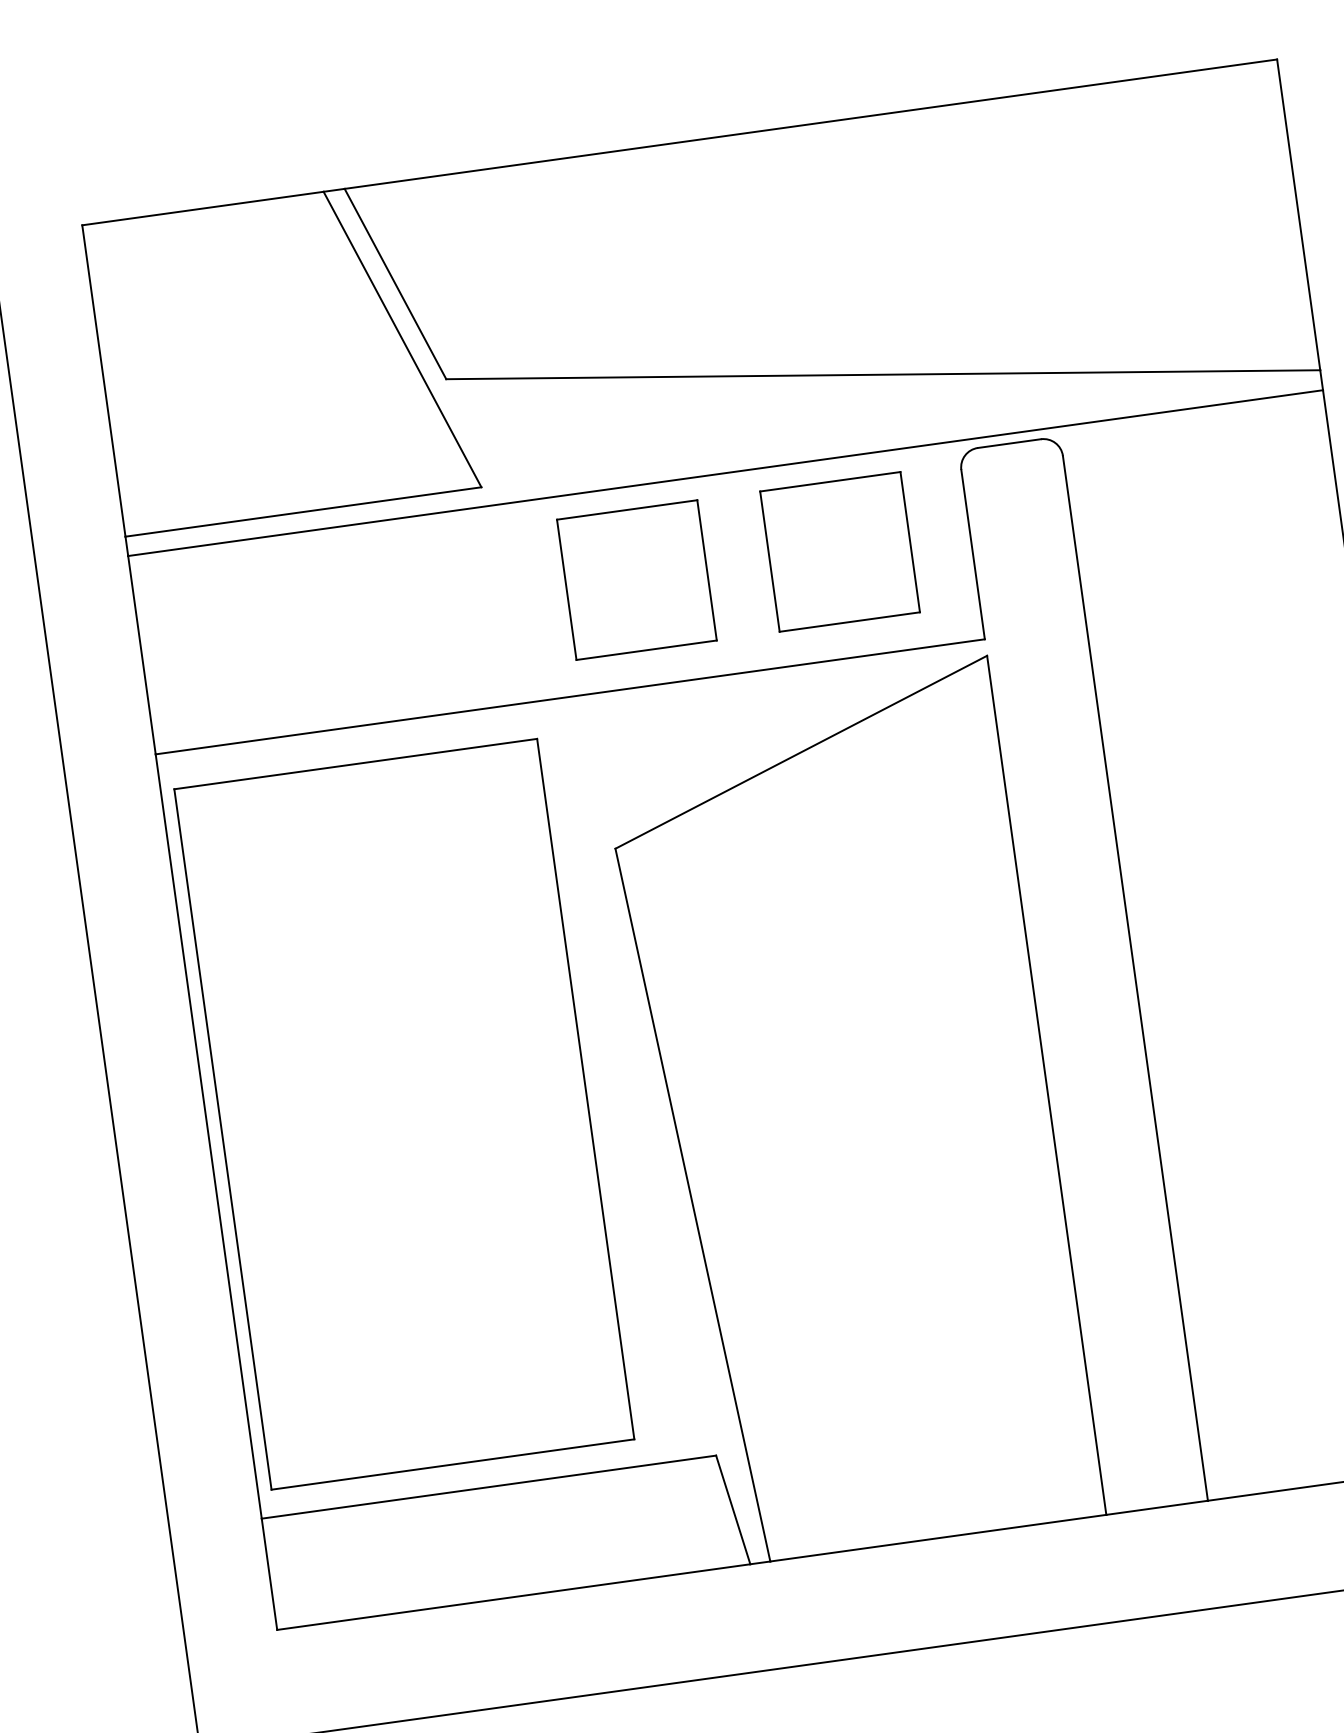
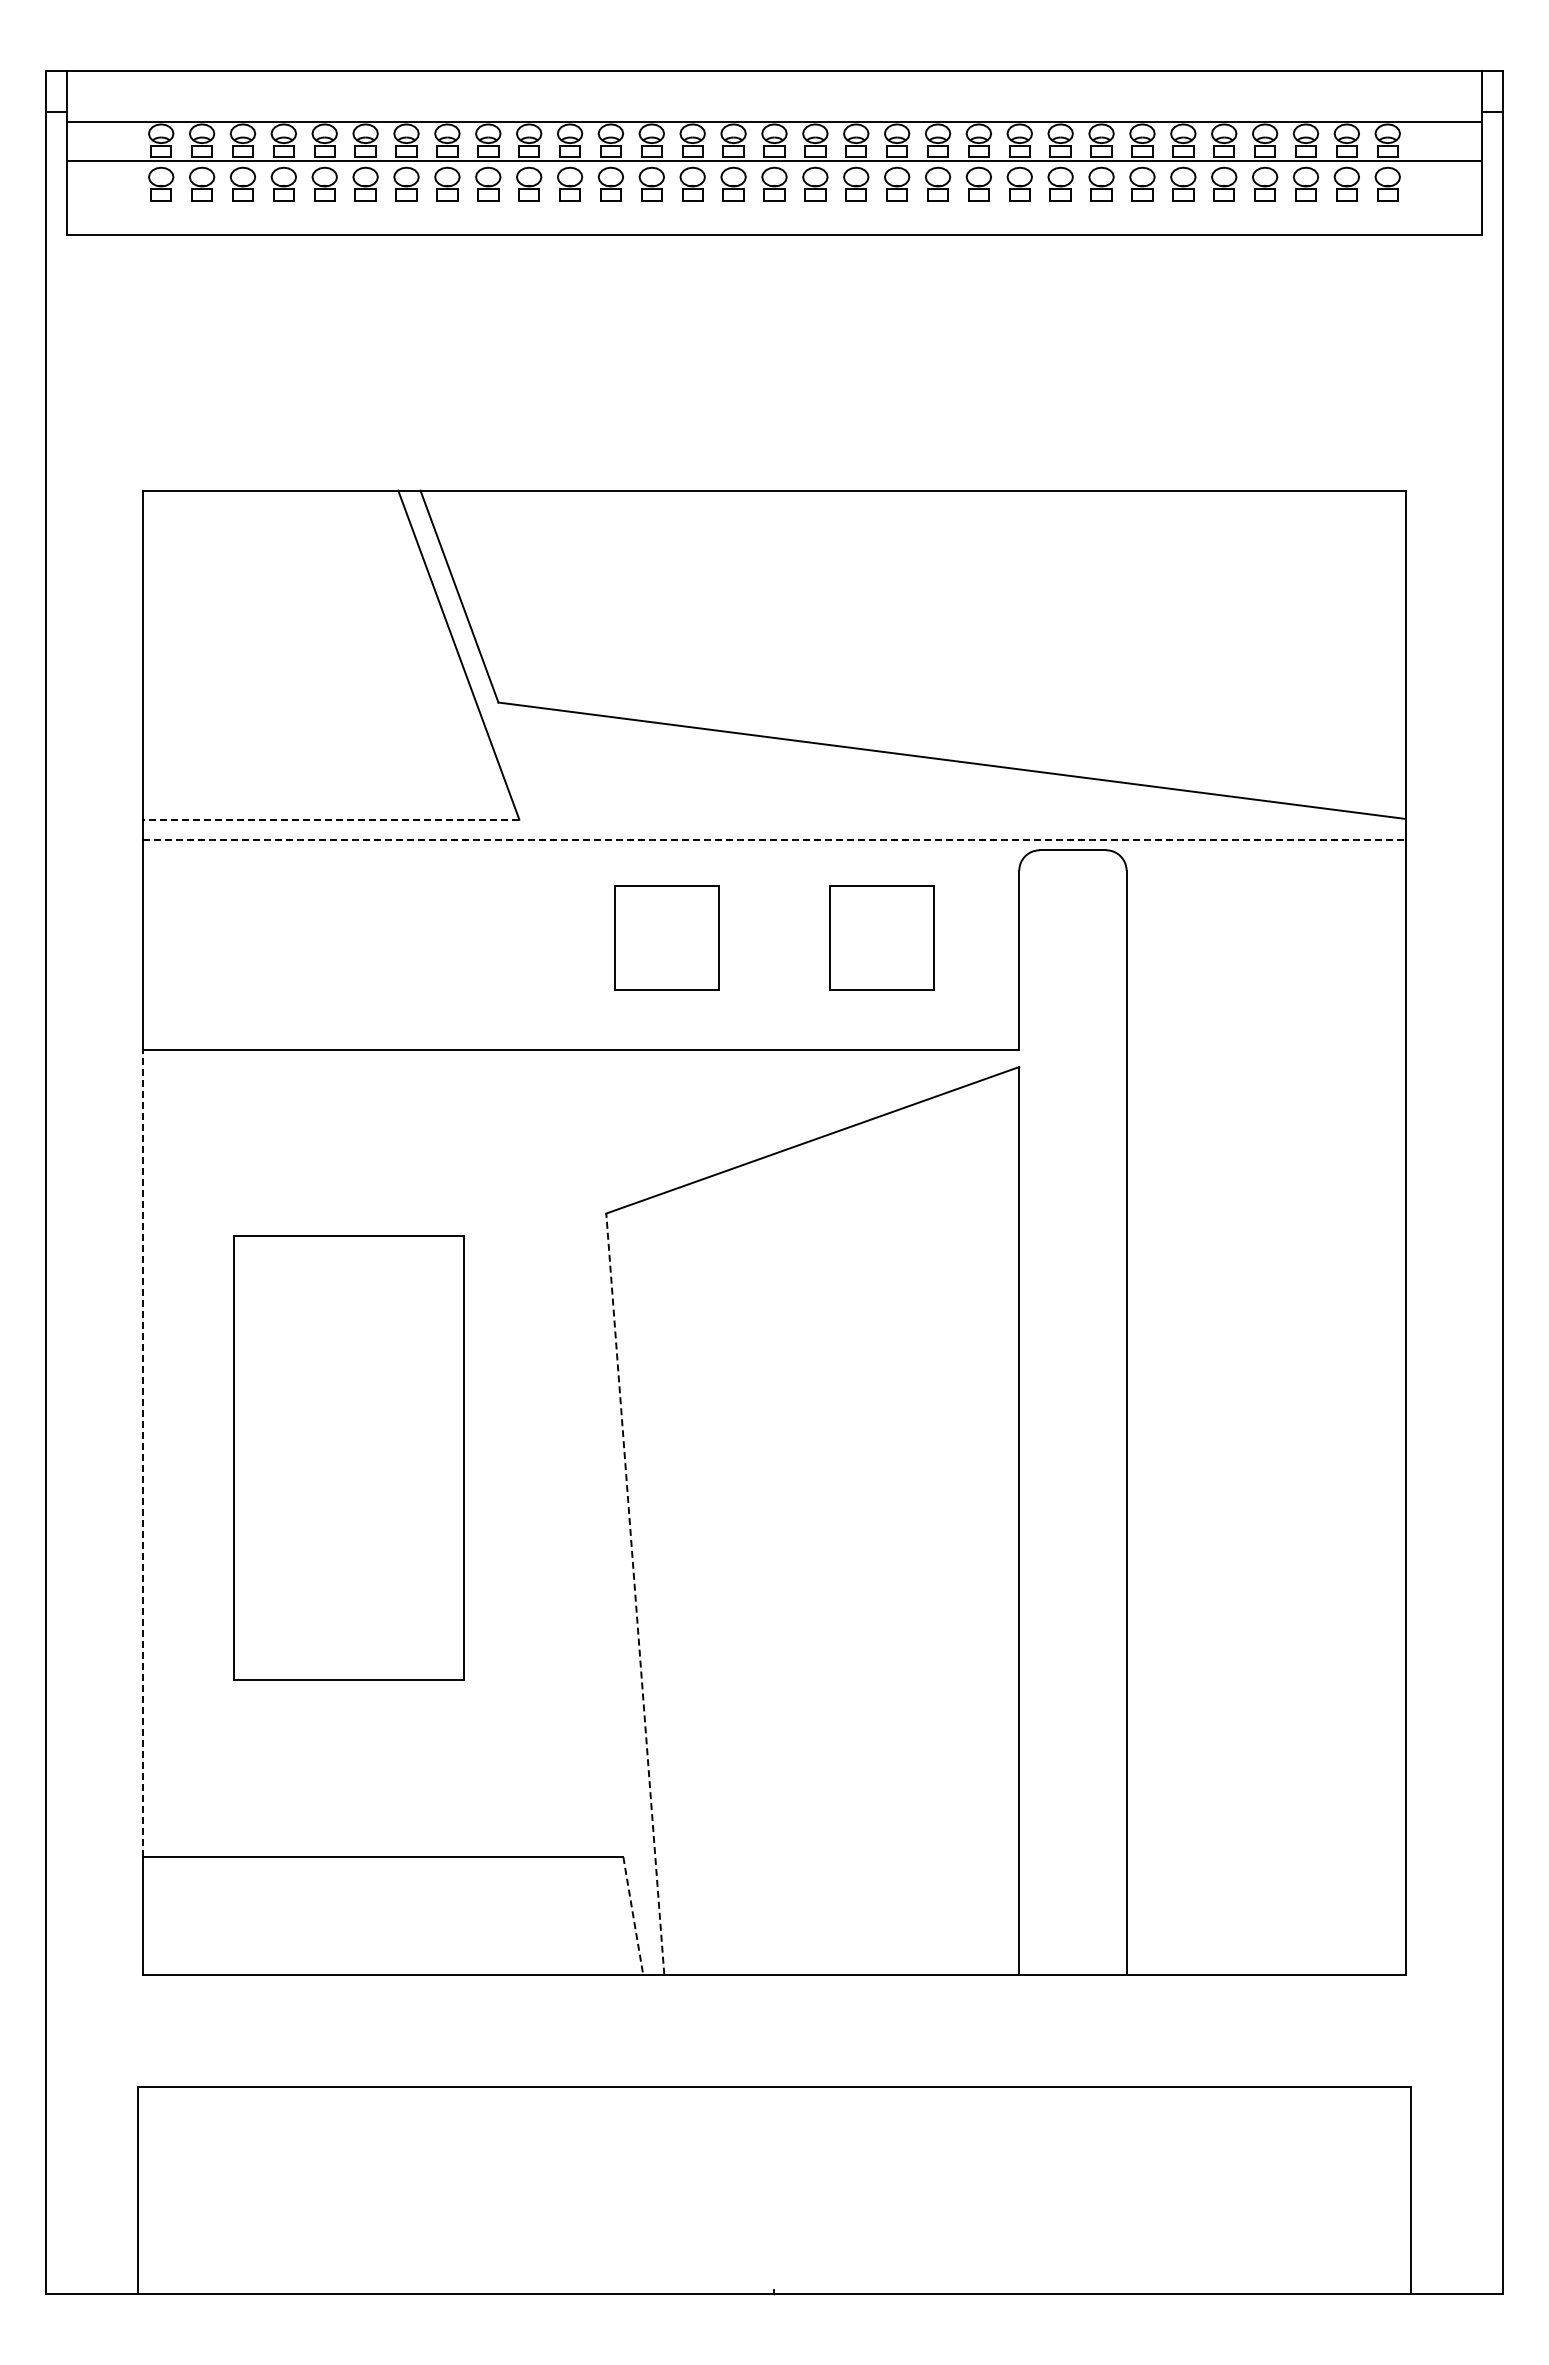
line: (725, 473) -> (774, 840), solid -> dashed
line: (302, 511) -> (330, 819), solid -> dashed
part: (839, 551) -> (881, 937), size x0.7
part: (636, 579) -> (666, 937), size x0.7
part: (404, 1113) -> (349, 1457), size x0.6
line: (208, 1136) -> (143, 1453), solid -> dashed
line: (693, 1205) -> (635, 1594), solid -> dashed
line: (733, 1509) -> (633, 1915), solid -> dashed

